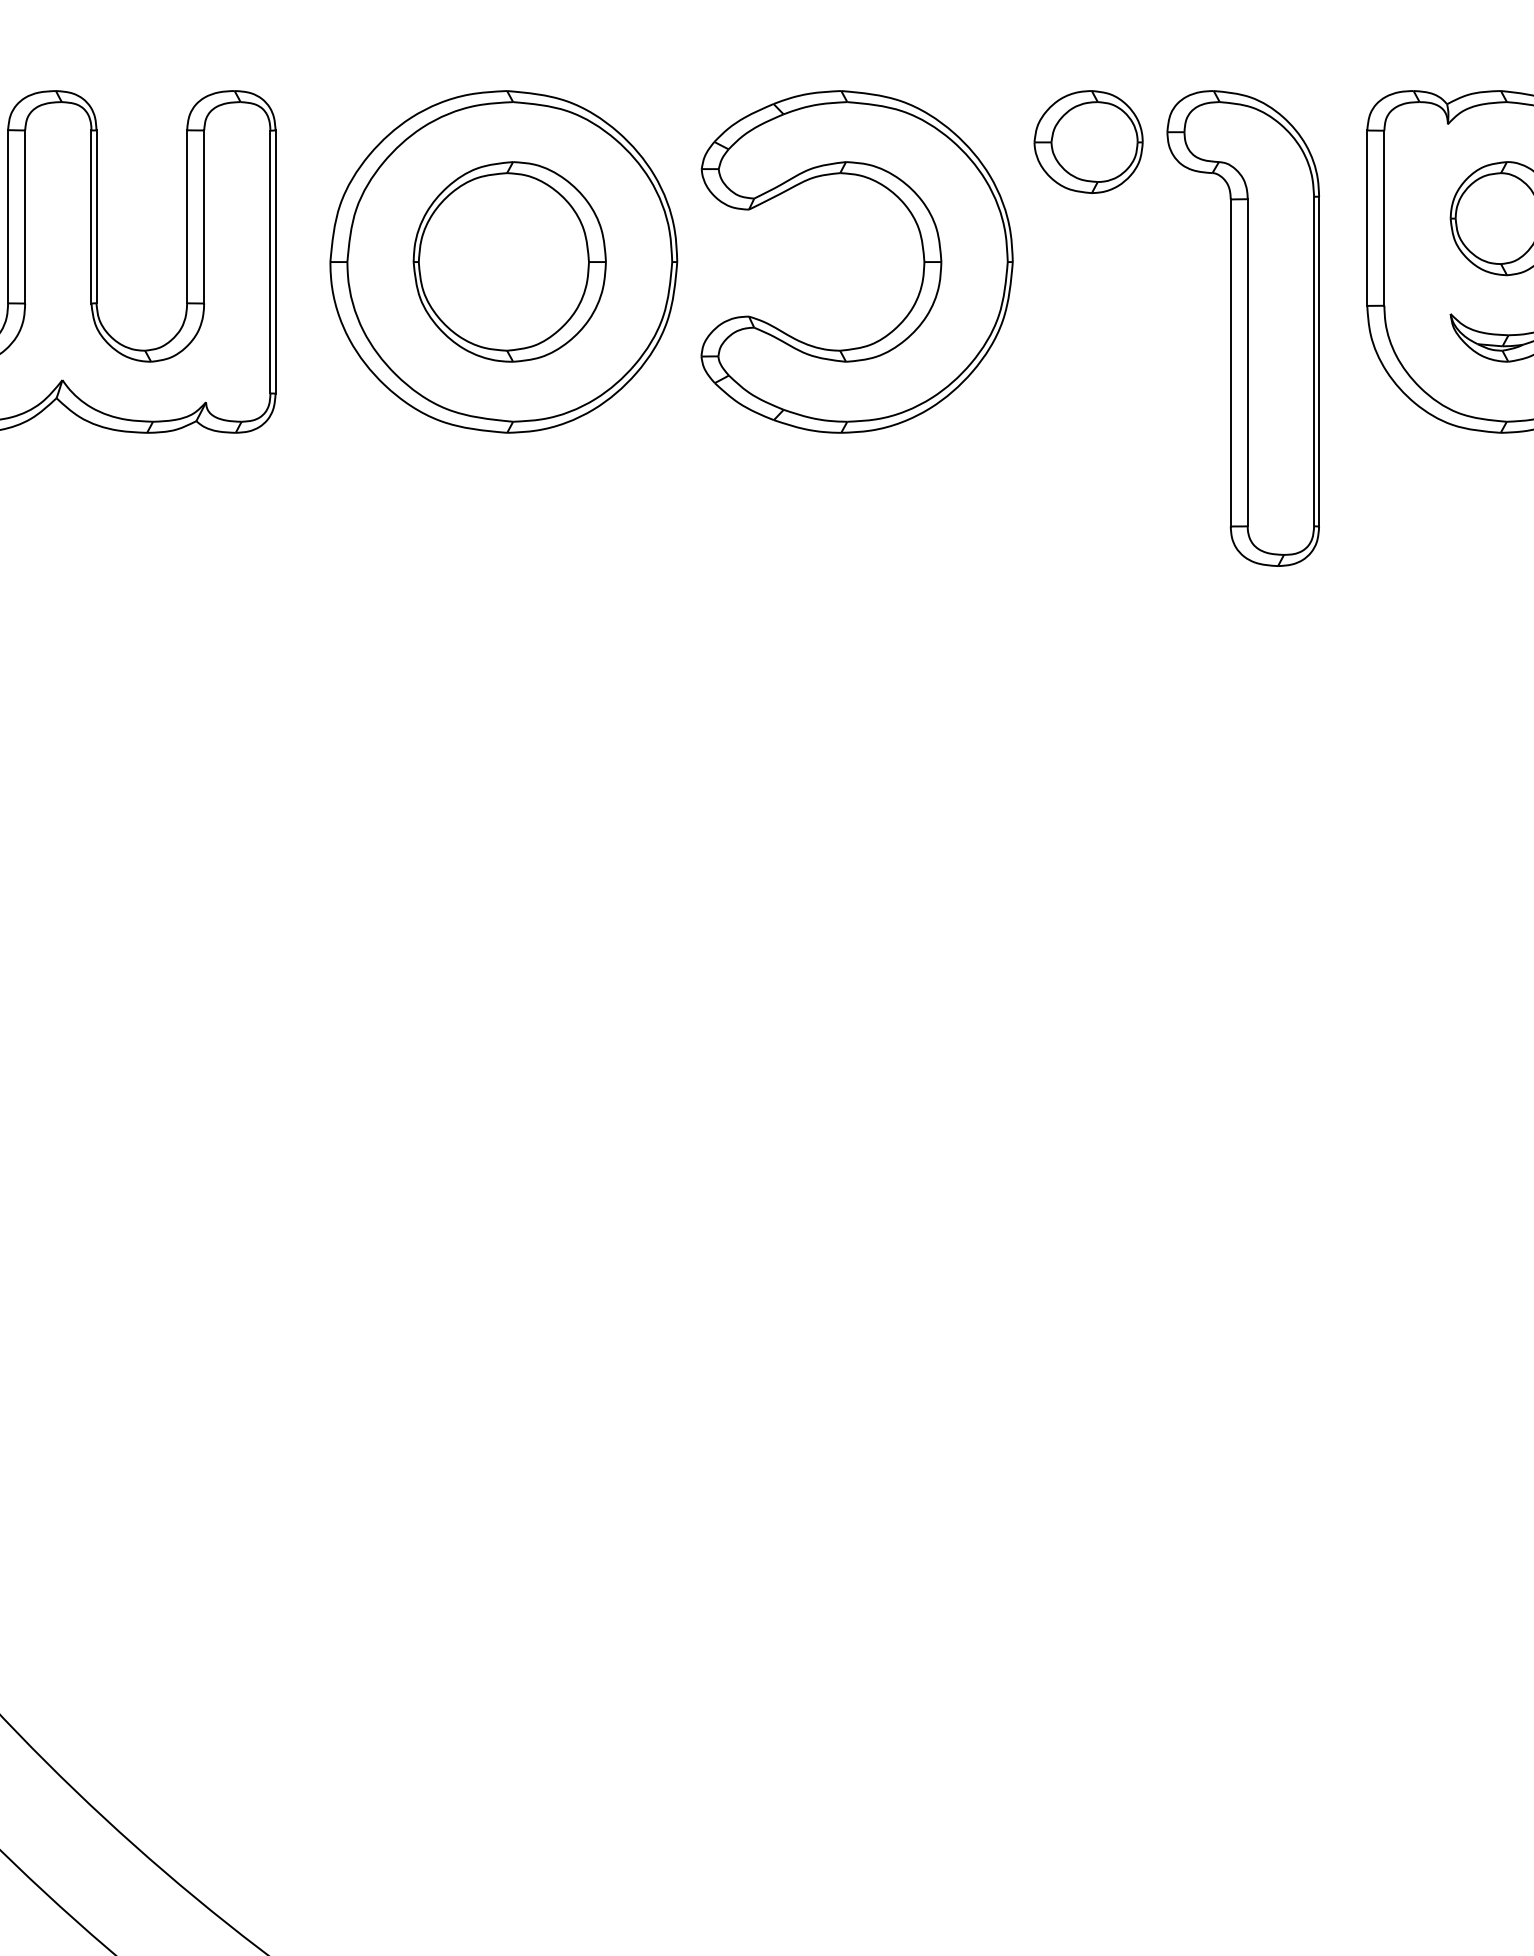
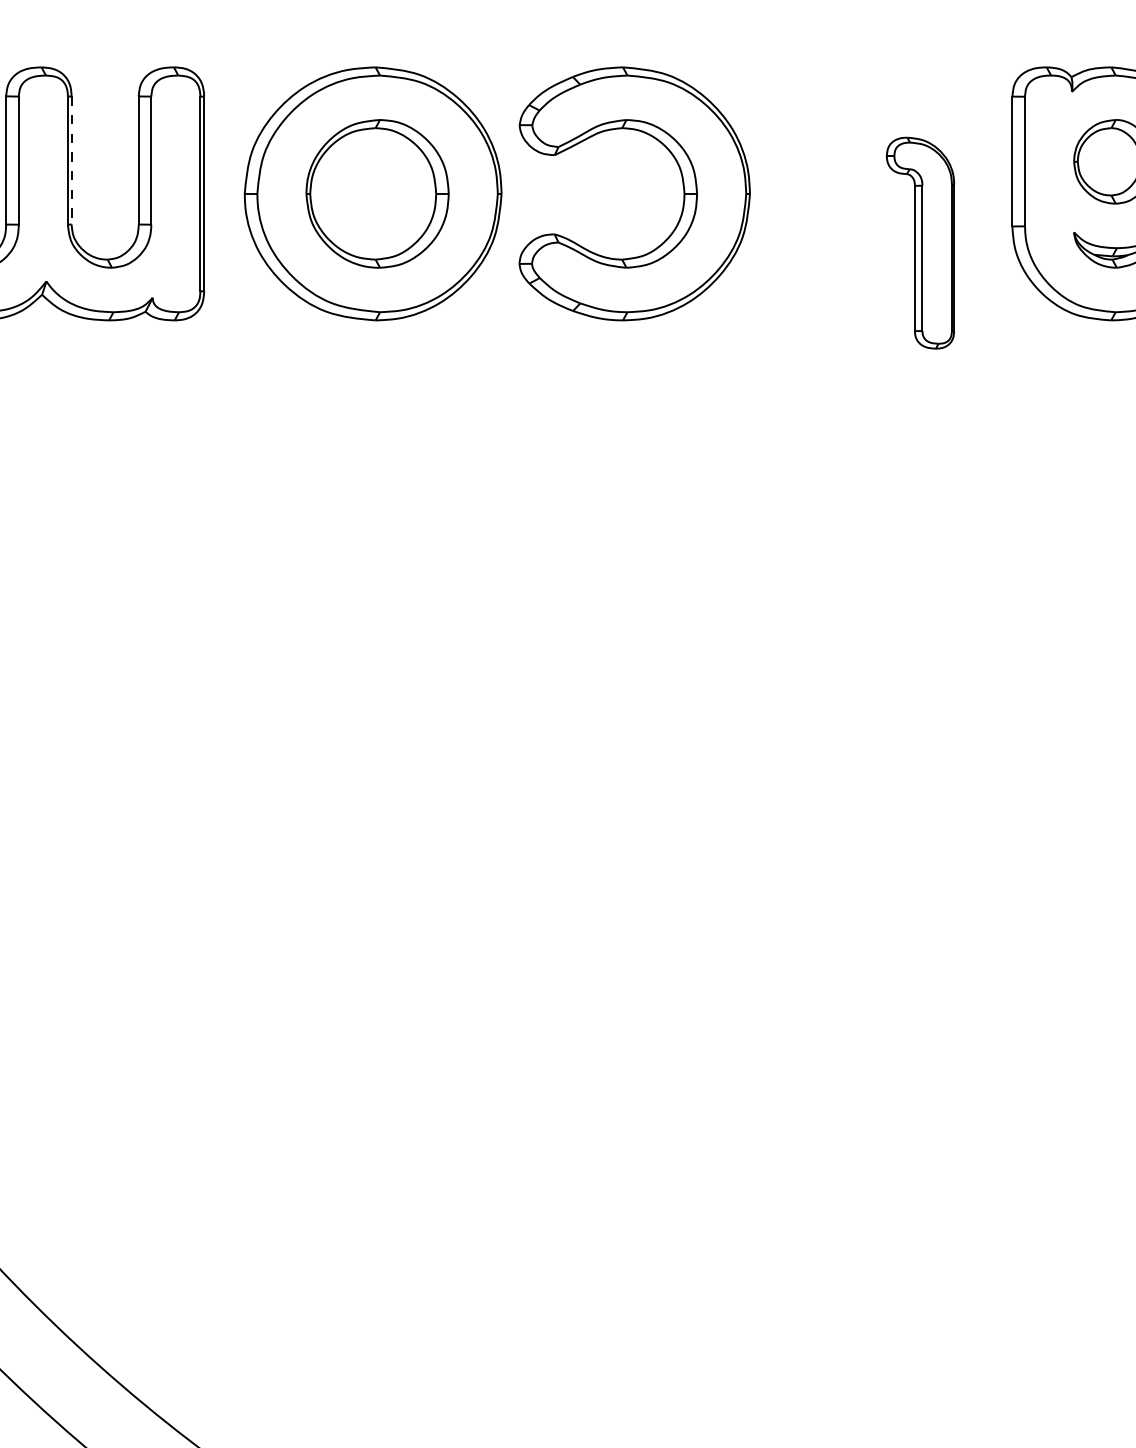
part: (1088, 141) -> (806, 104), removed
line: (96, 217) -> (71, 161), solid -> dashed
part: (1242, 328) -> (920, 243), size x0.6

